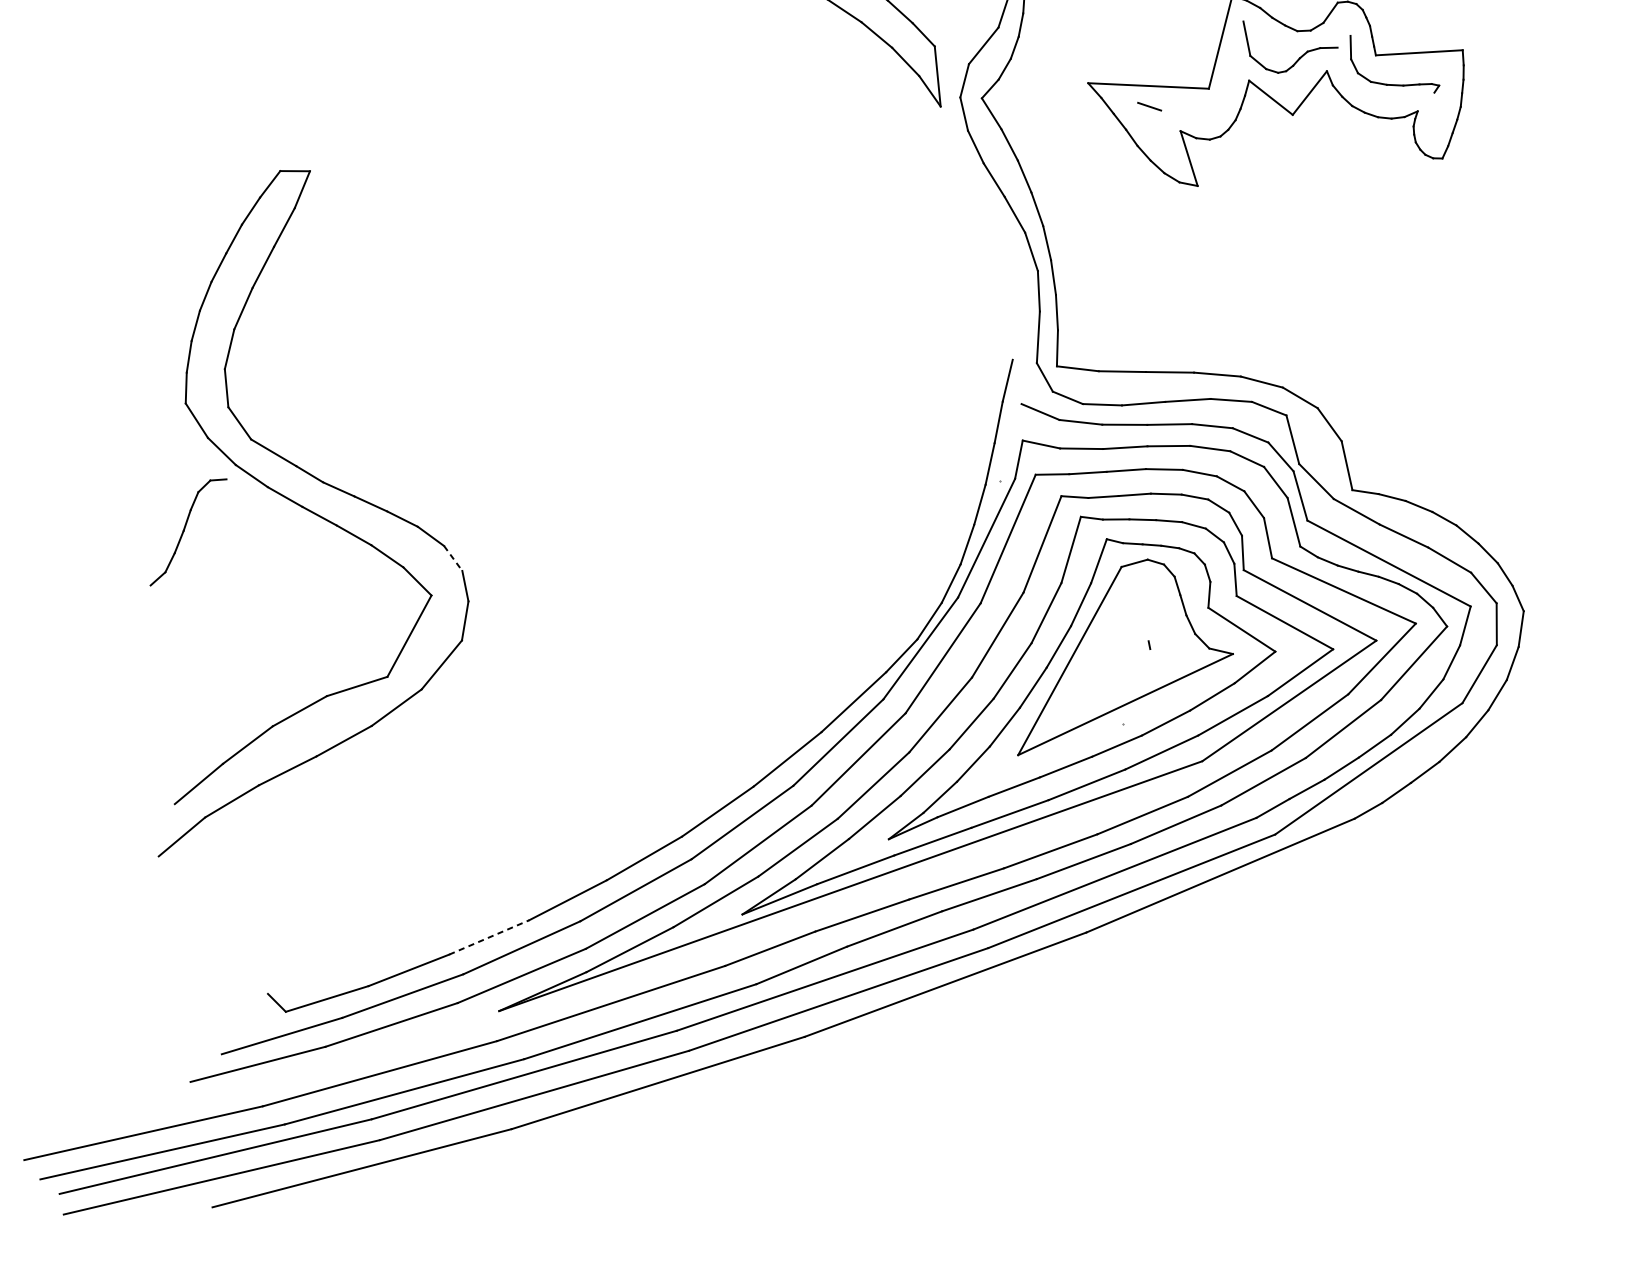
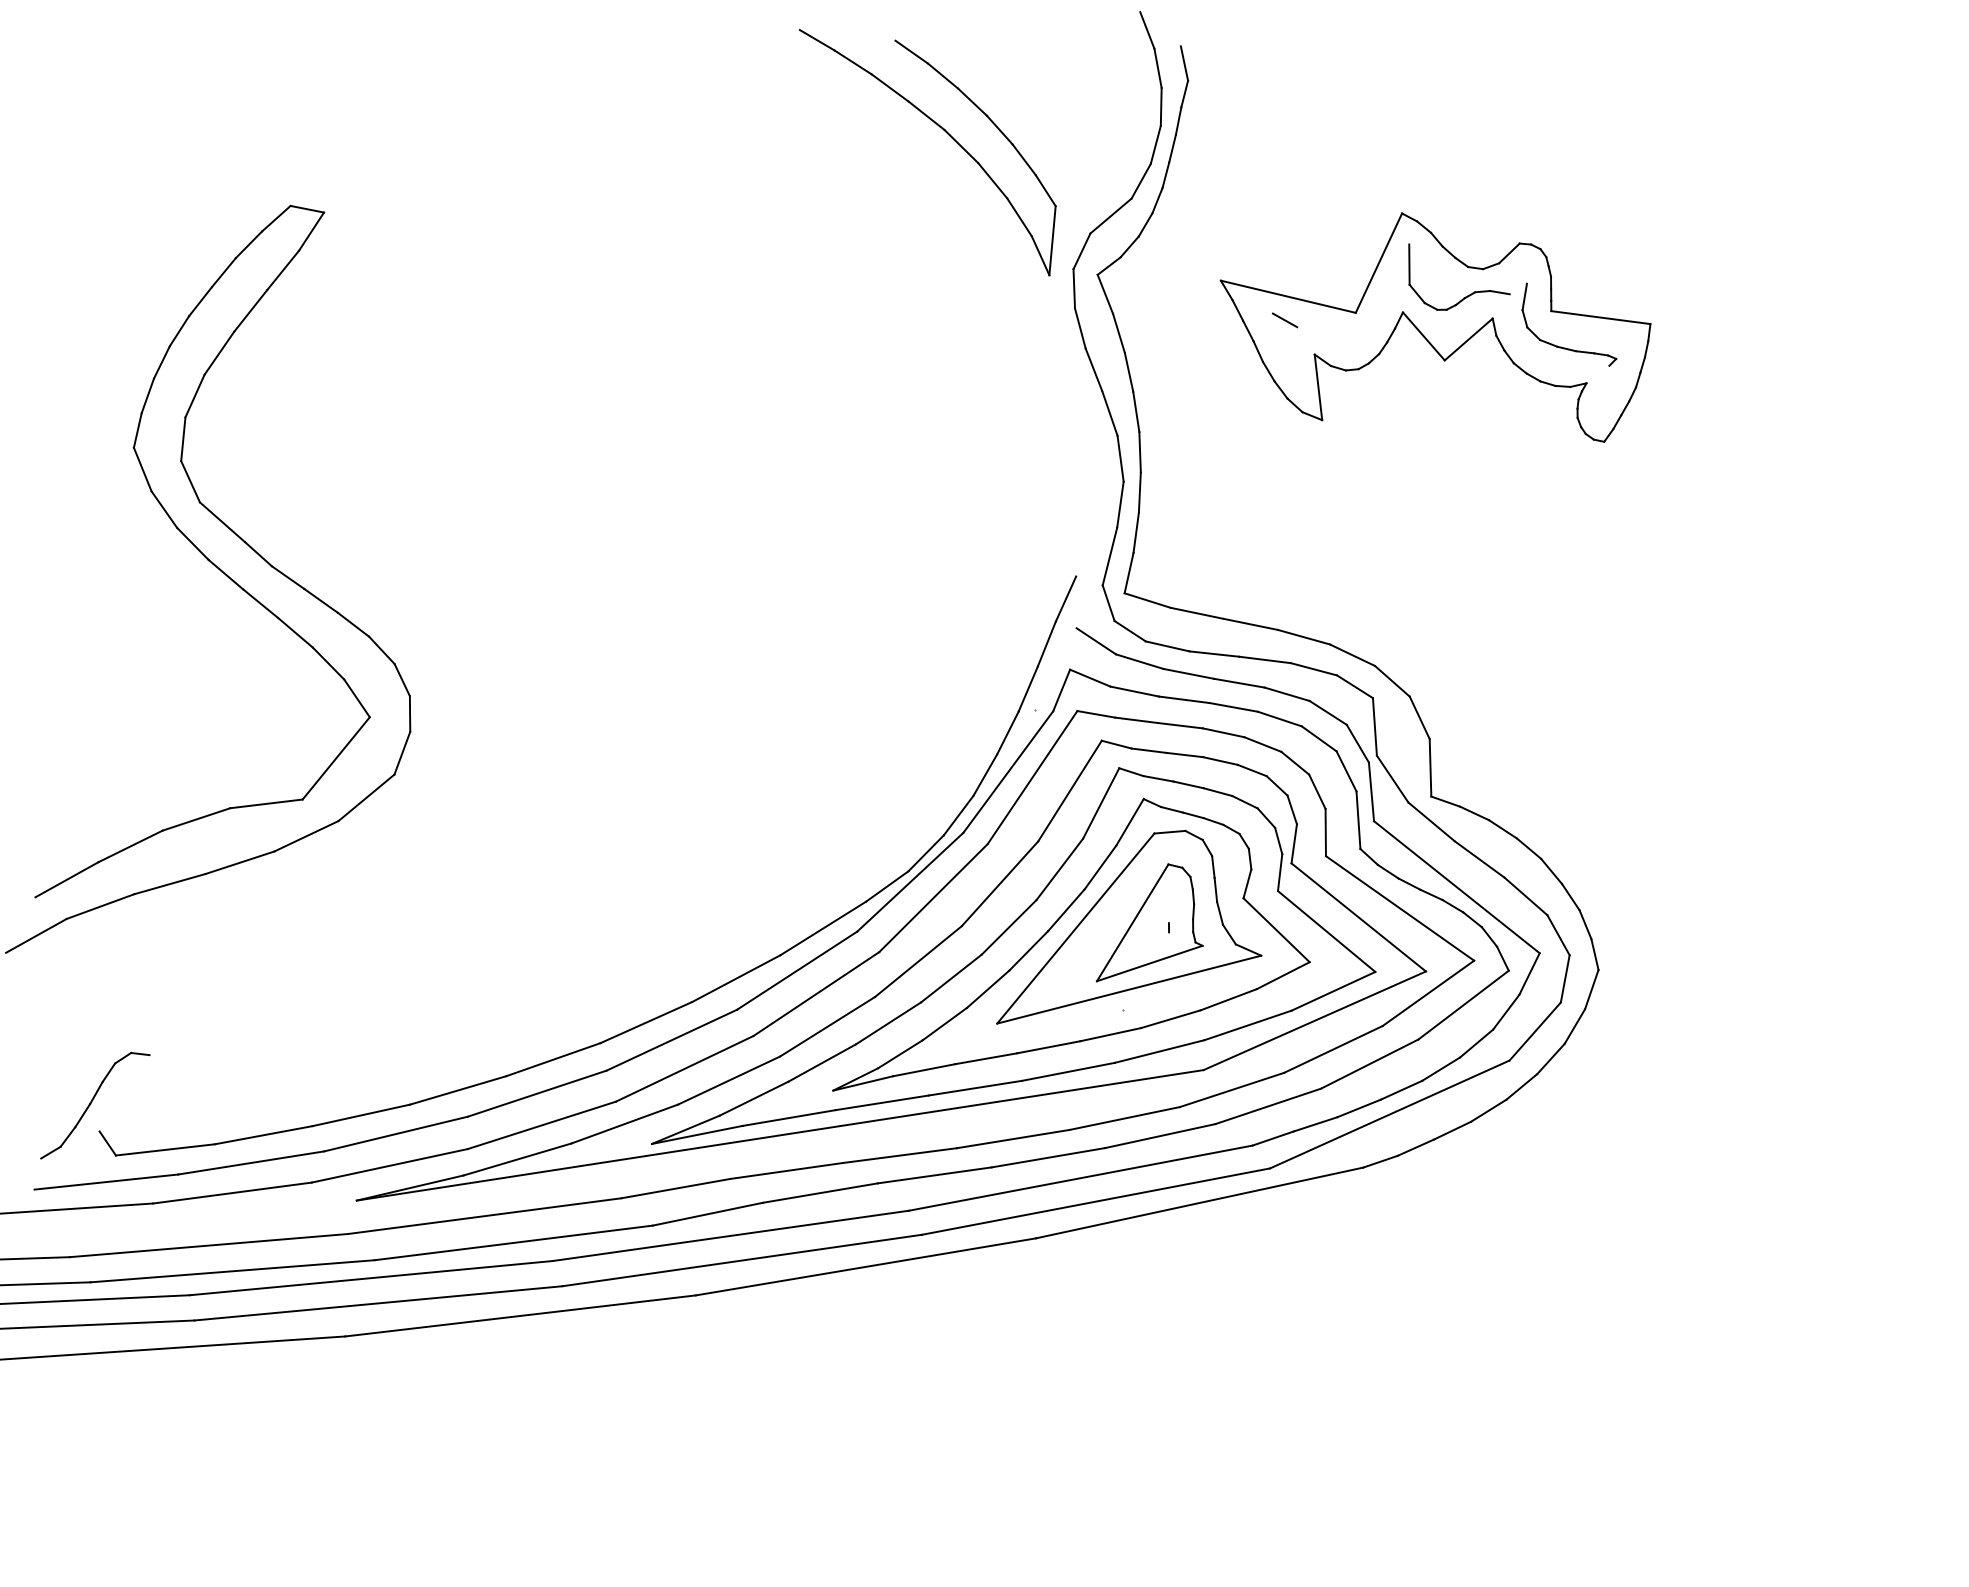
part: (188, 531) -> (95, 1105), moved
line: (453, 558) -> (402, 680), dashed -> solid
part: (1131, 643) -> (1149, 922), added
line: (489, 937) -> (361, 1115), dashed -> solid

